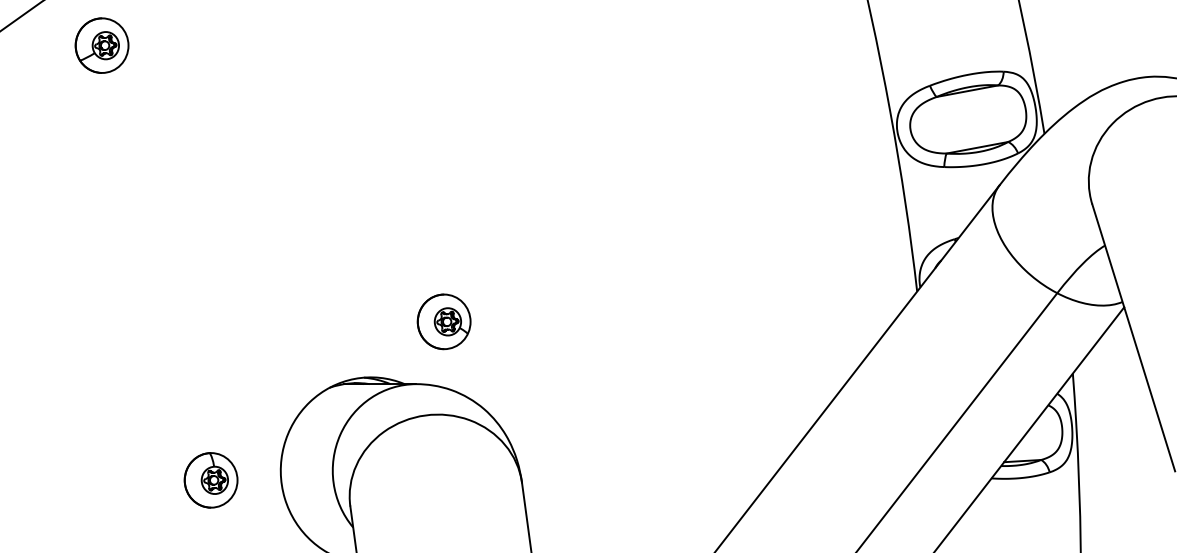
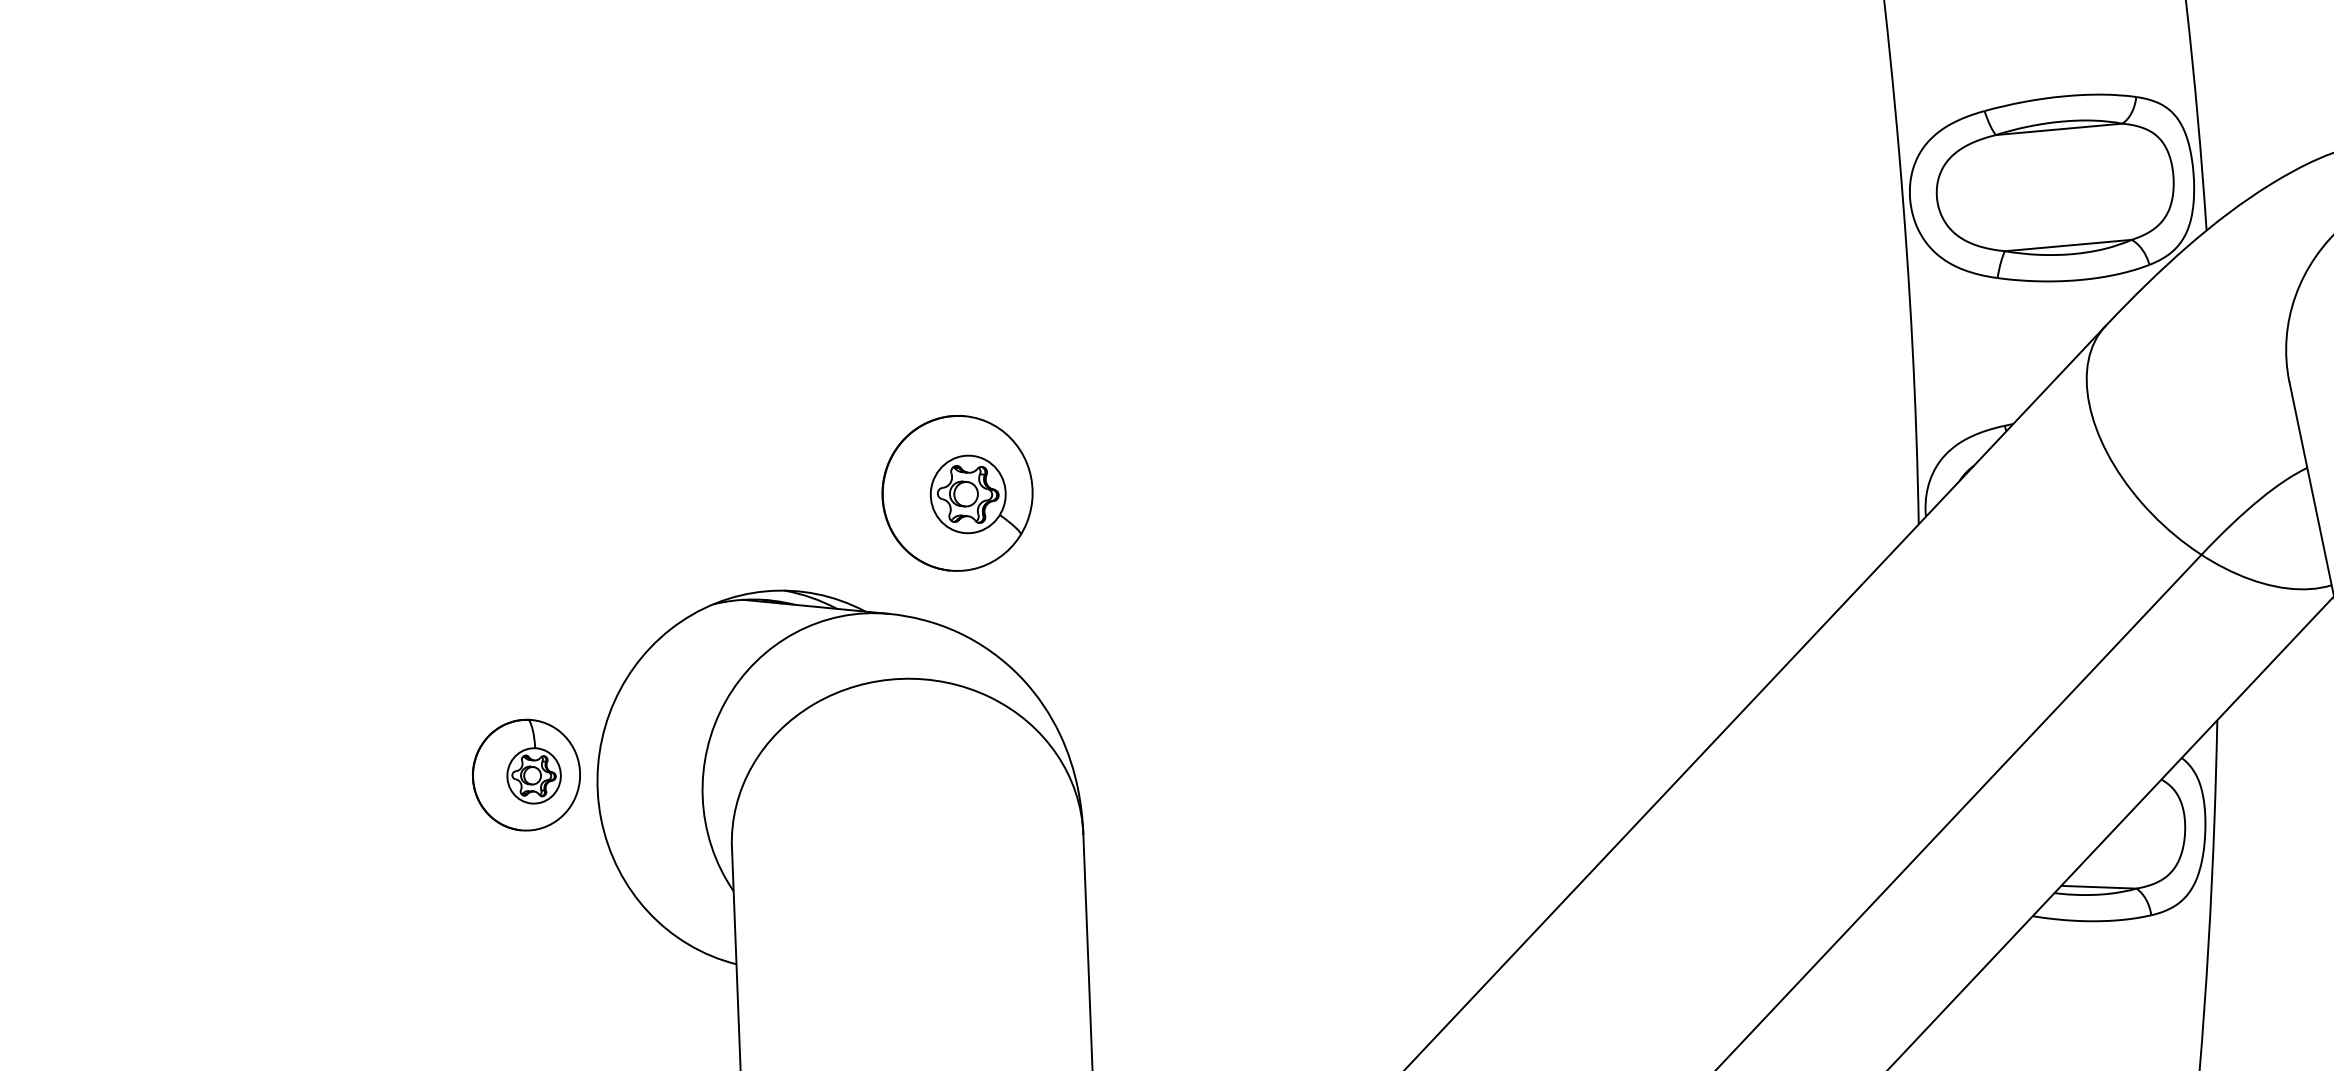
part: (443, 321) -> (956, 492), size x1.4
part: (210, 480) -> (525, 775), moved

